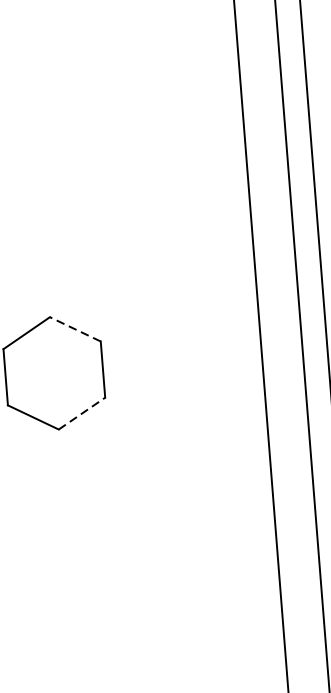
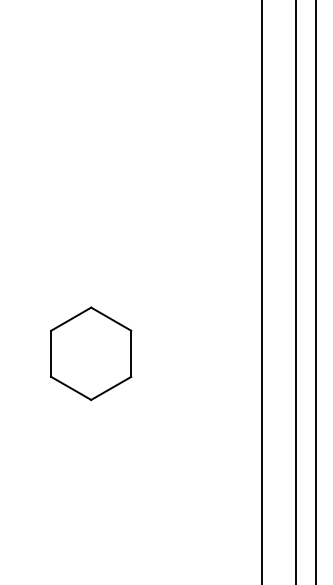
line: (74, 328) -> (110, 318), dashed -> solid
line: (82, 413) -> (111, 388), dashed -> solid

